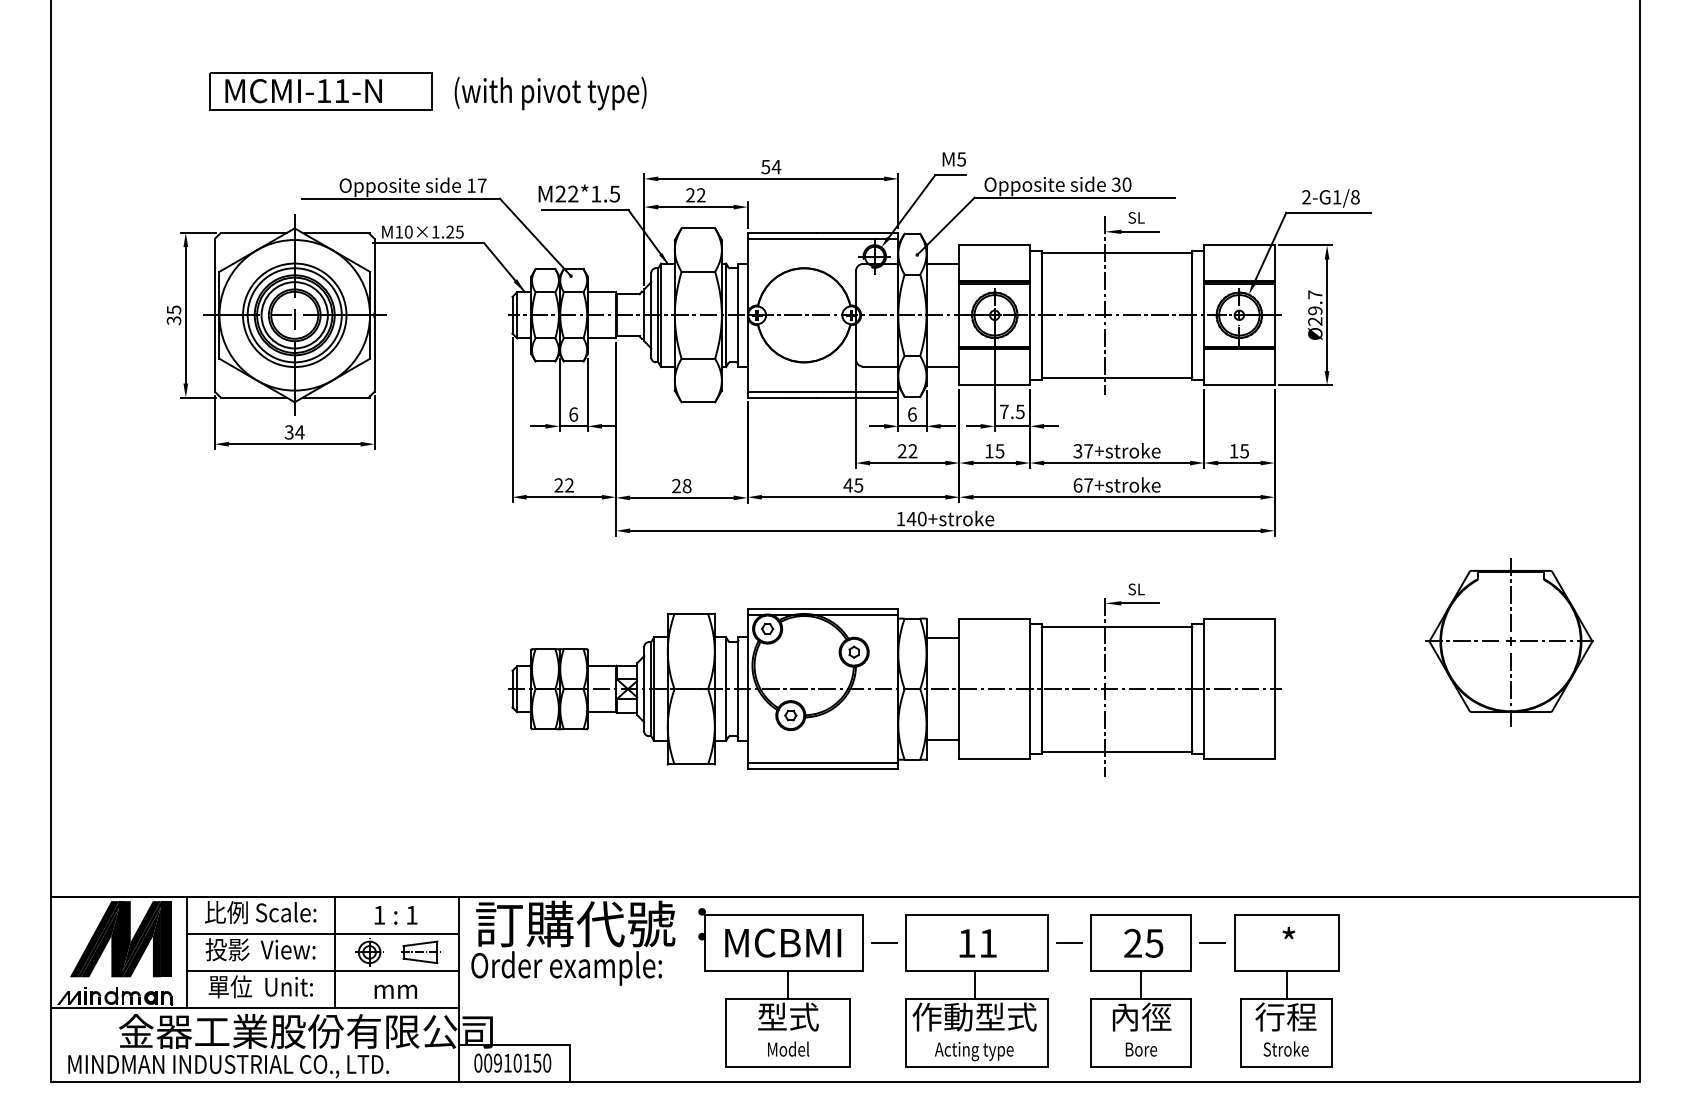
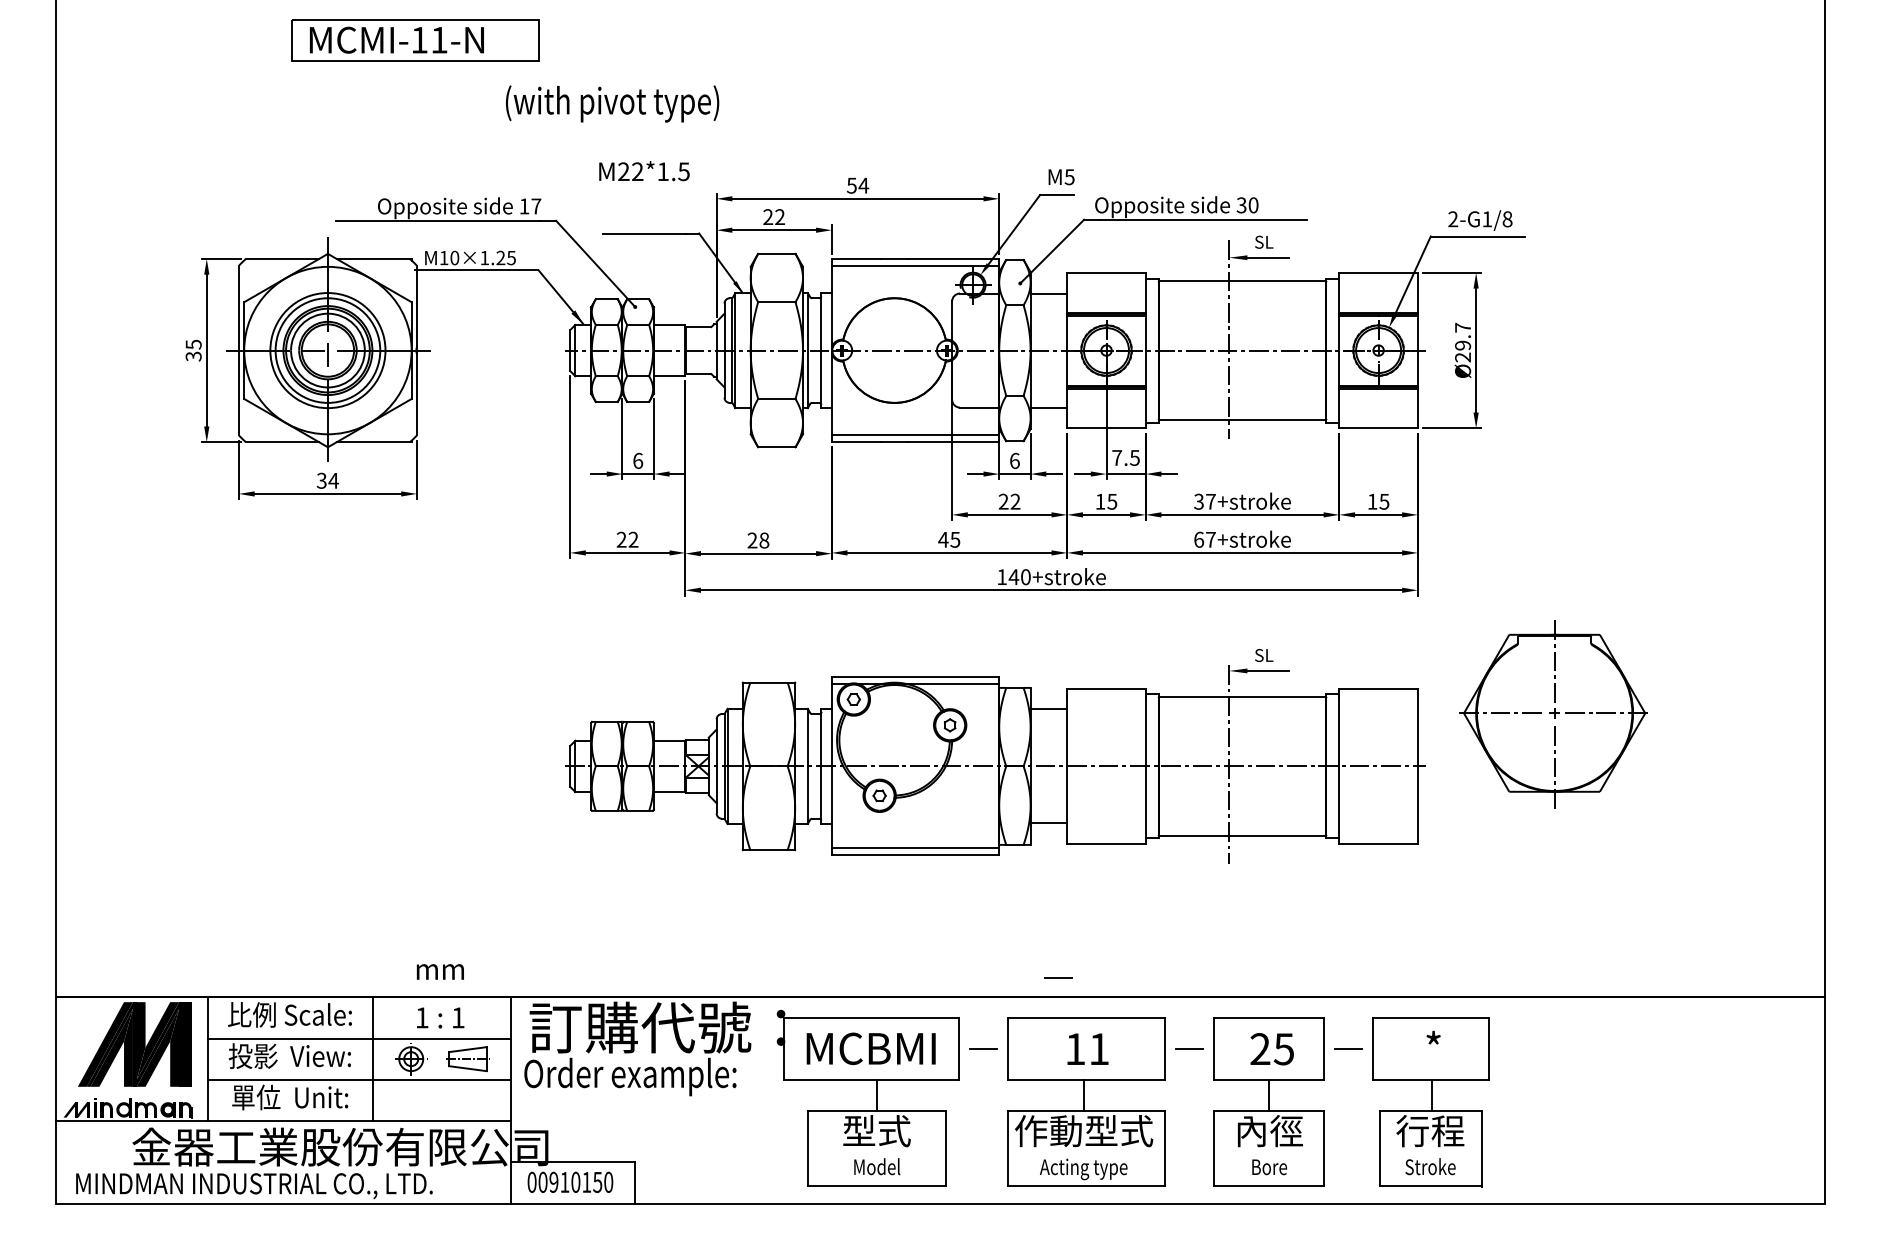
part: (320, 91) -> (415, 40), moved
text: (579, 193) -> (644, 171), moved
part: (1509, 642) -> (1553, 714), moved
line: (951, 878) -> (1058, 977), added
text: (395, 991) -> (439, 971), moved

